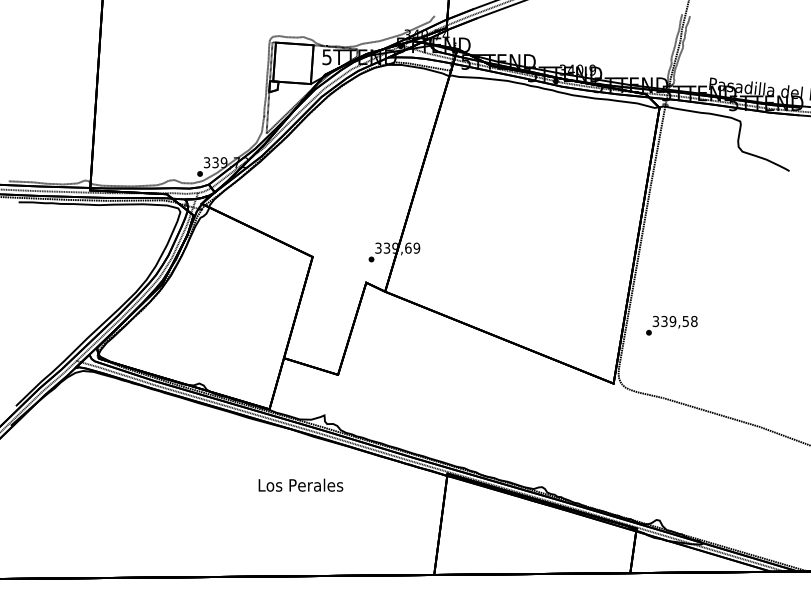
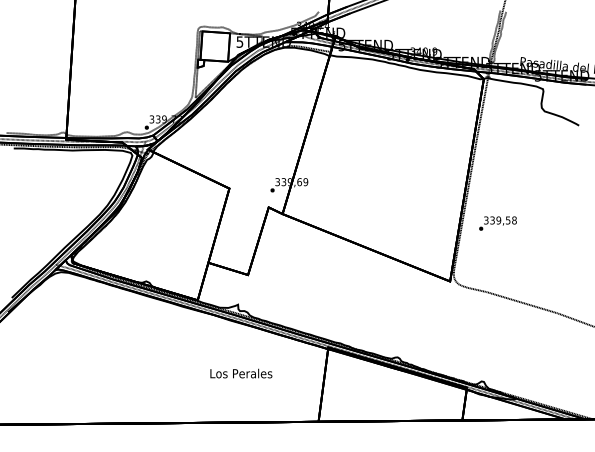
text: (671, 325) -> (497, 223), moved
text: (300, 484) -> (241, 373), moved

